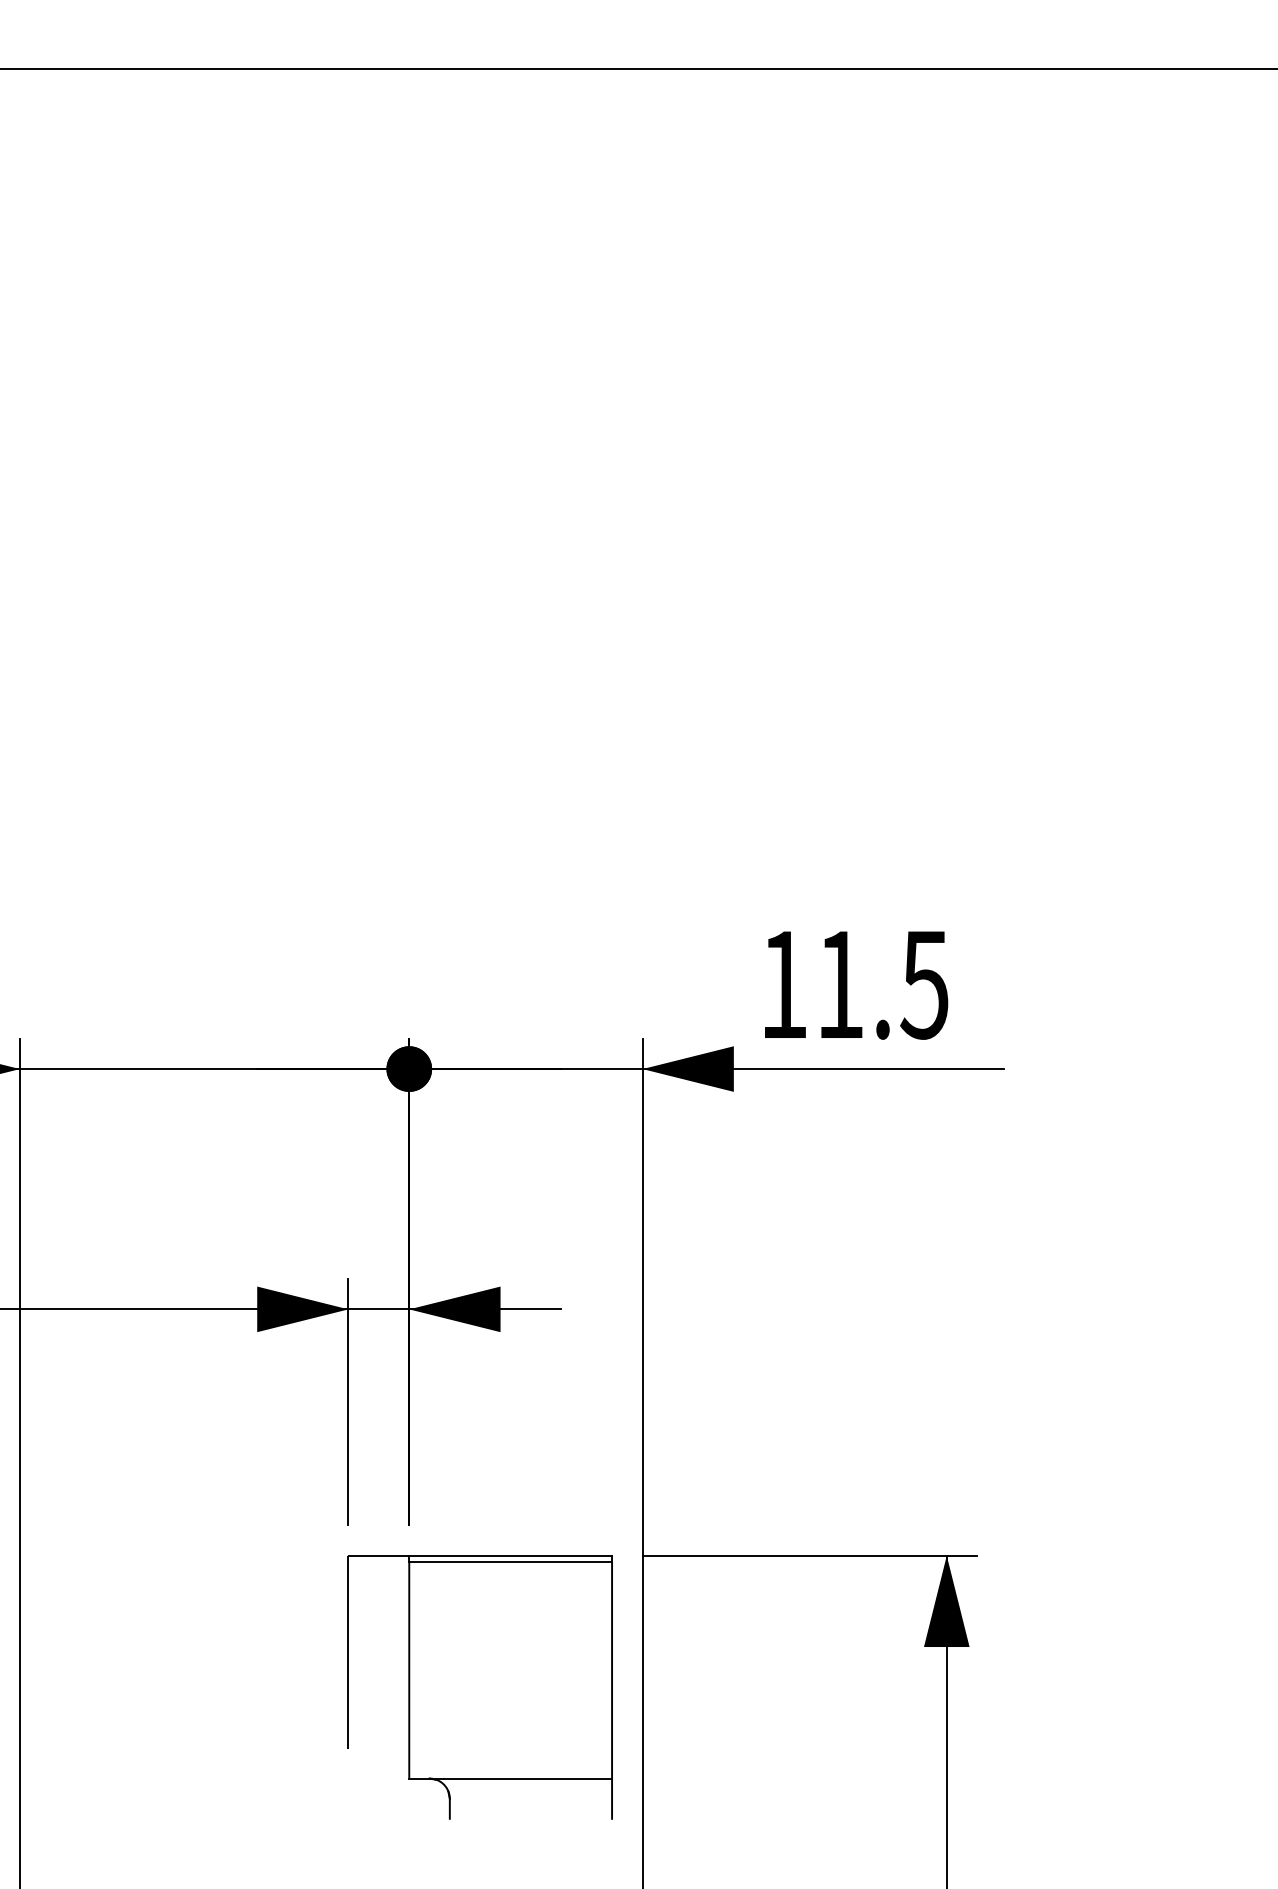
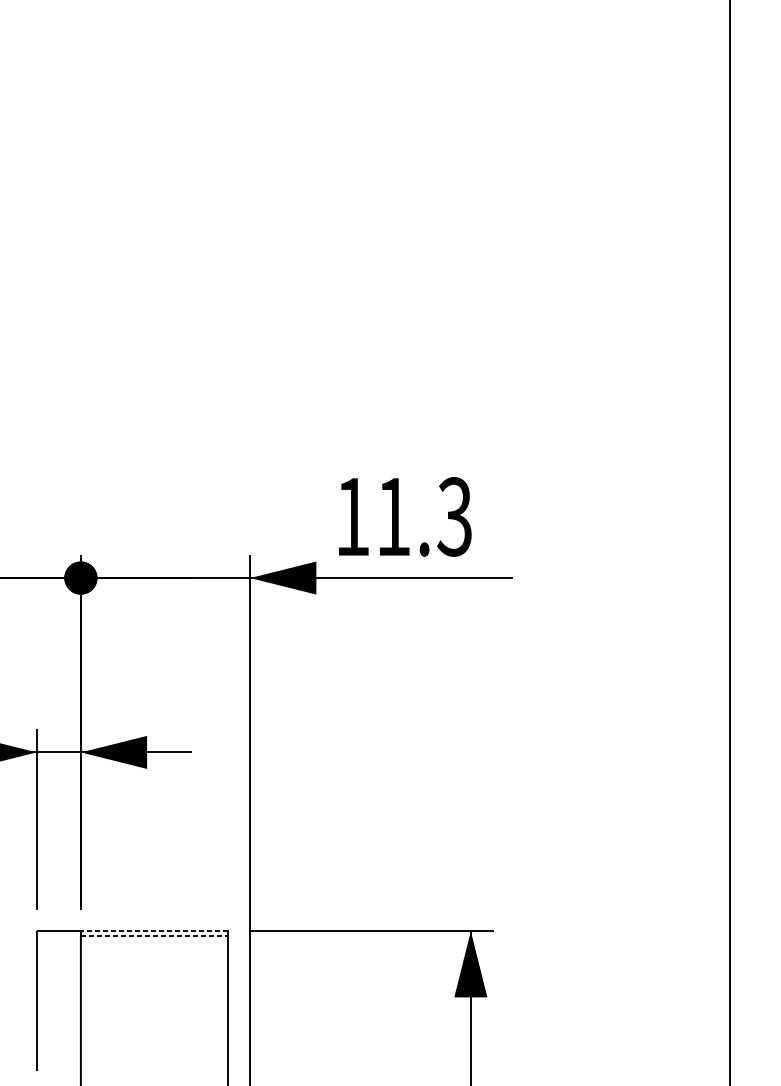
text: (924, 984) -> (454, 516), 11.5 -> 11.3
line: (510, 1555) -> (154, 930), solid -> dashed
line: (511, 1562) -> (155, 936), solid -> dashed

